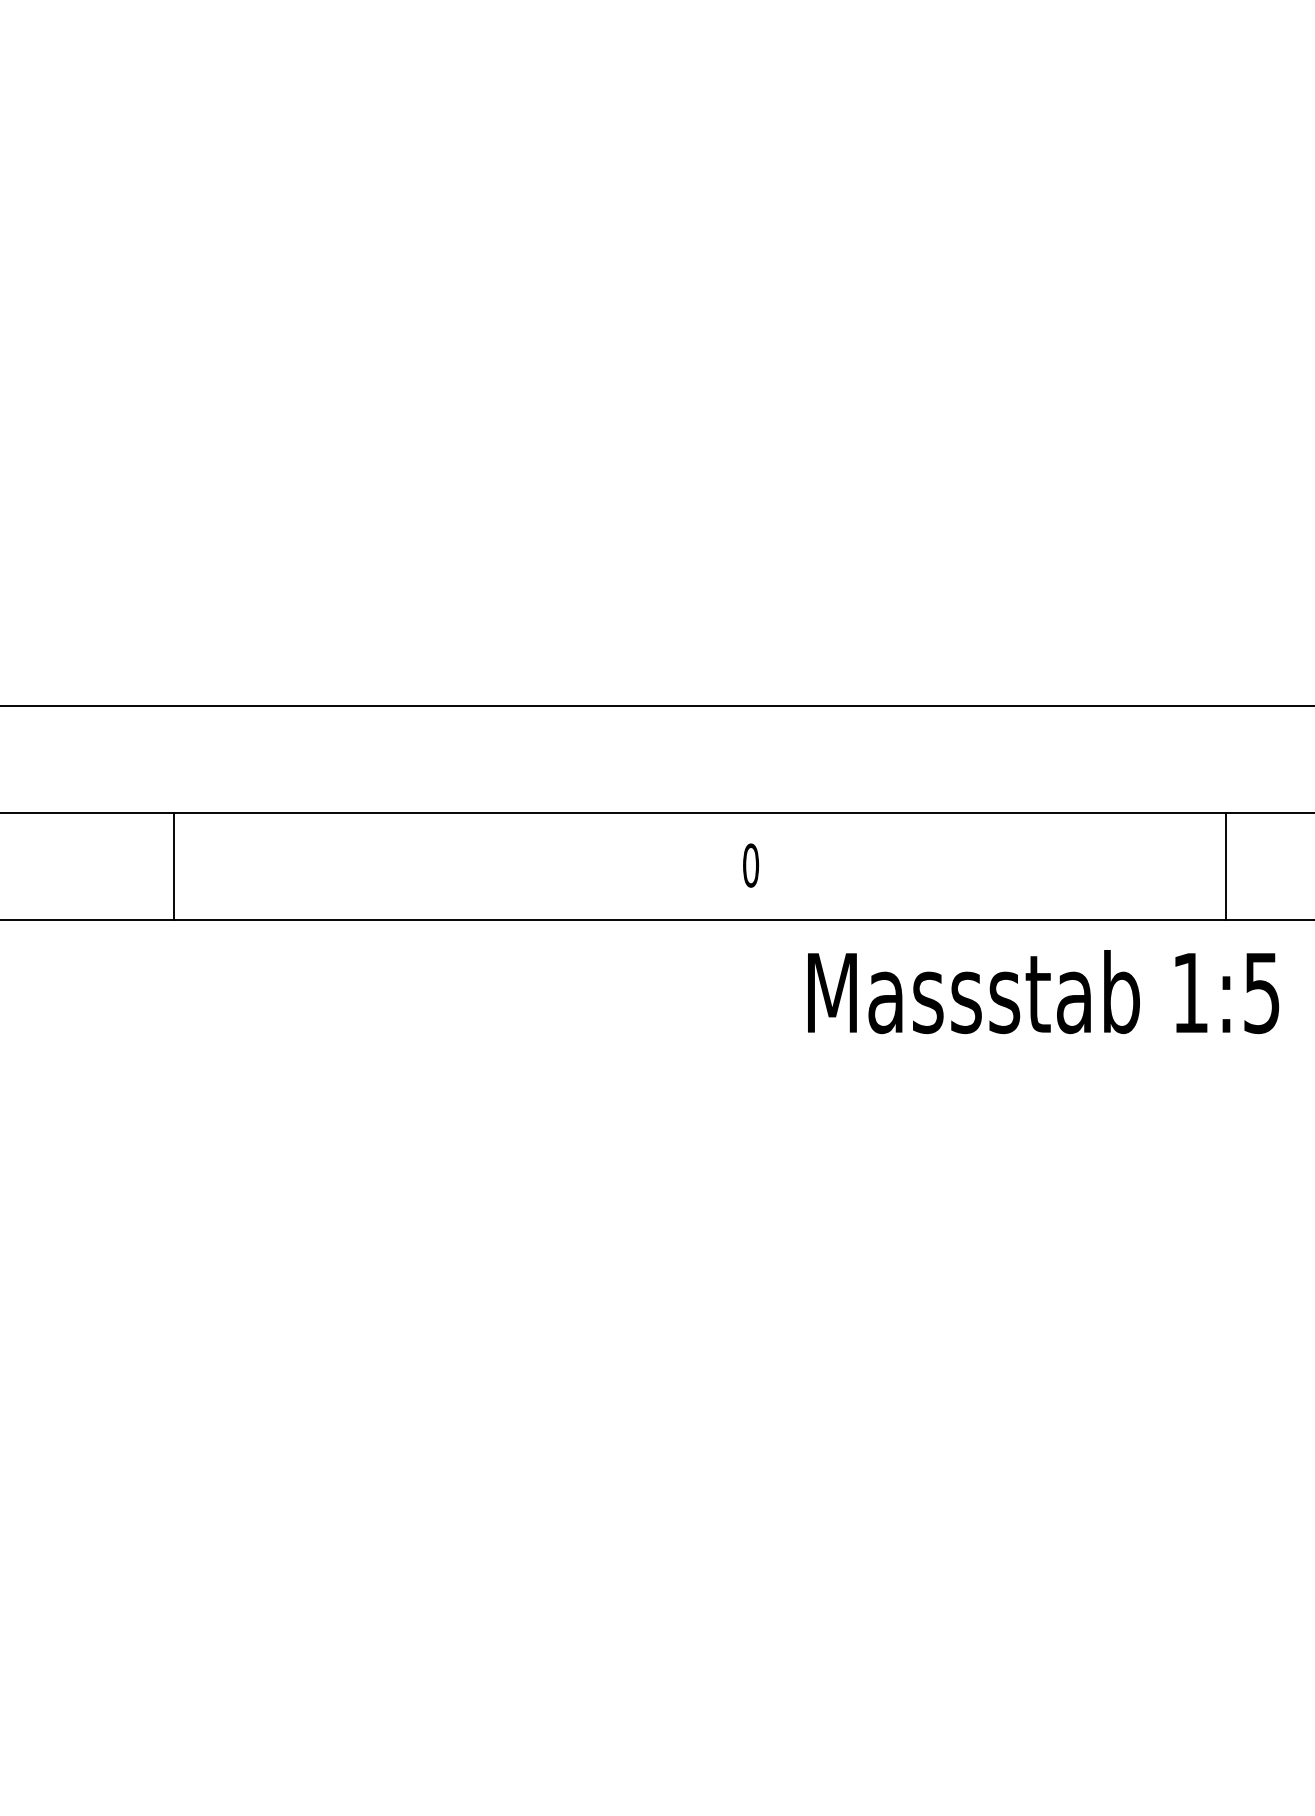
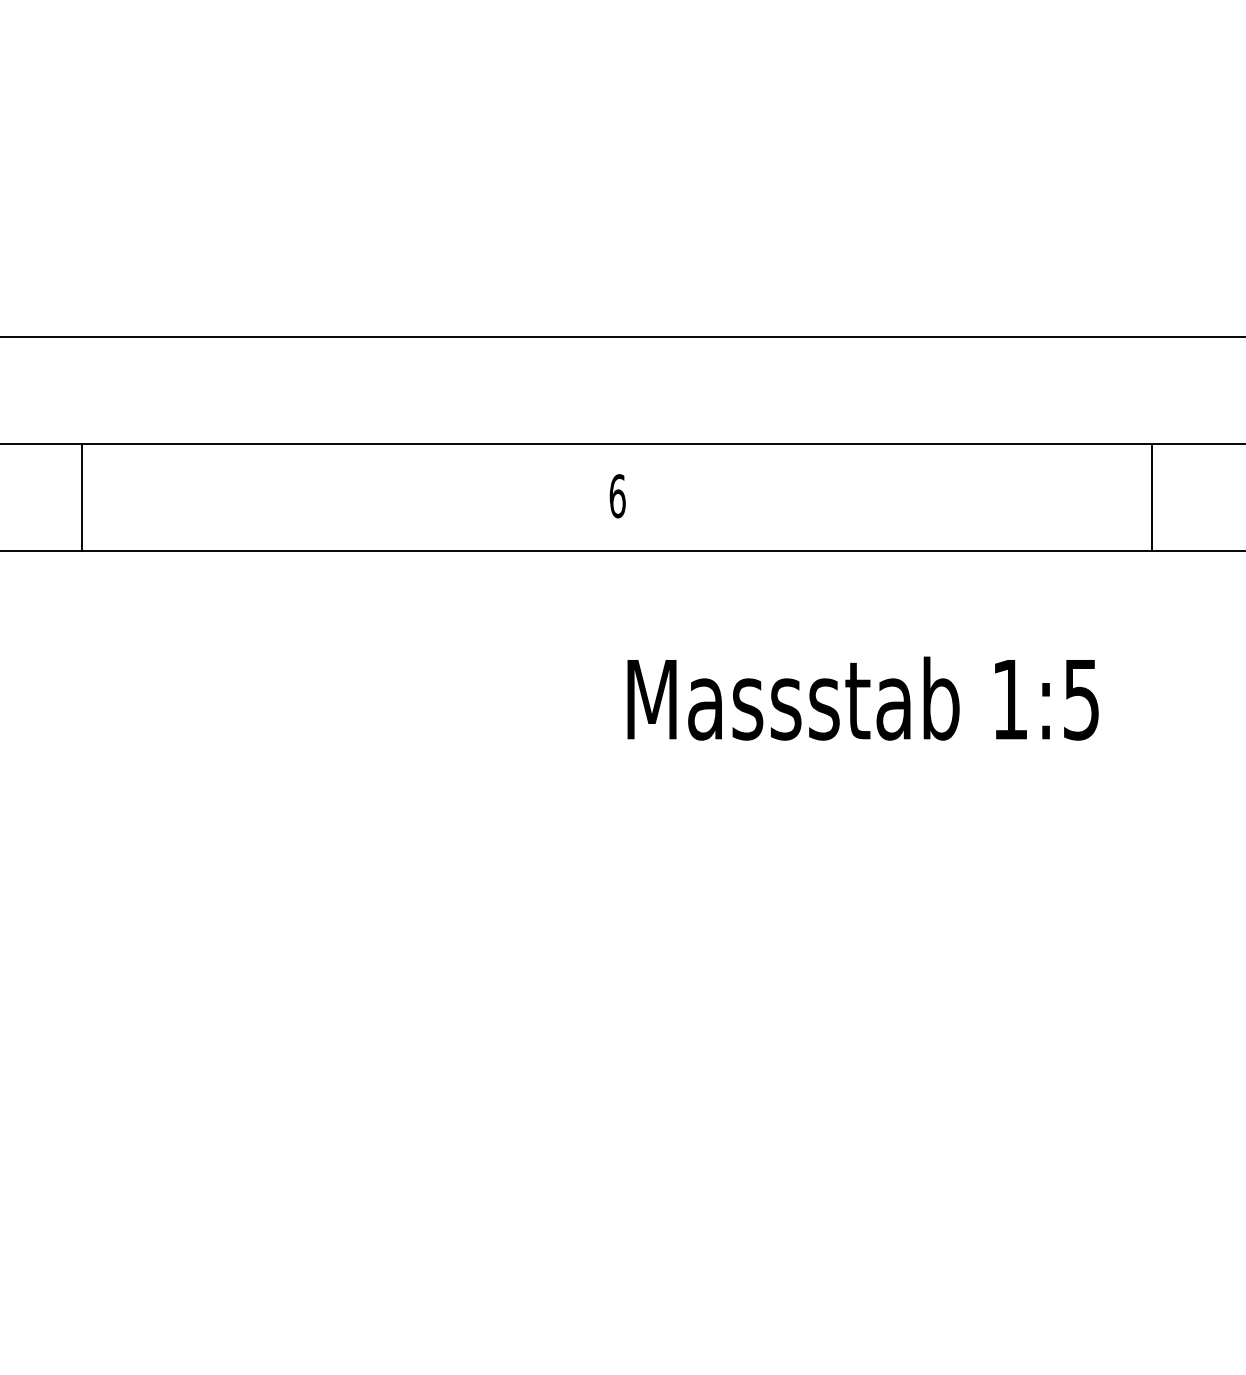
text: (751, 865) -> (618, 496), 0 -> 6
line: (174, 866) -> (82, 497), moved
line: (1225, 866) -> (1152, 497), moved
text: (1043, 992) -> (863, 699), moved

